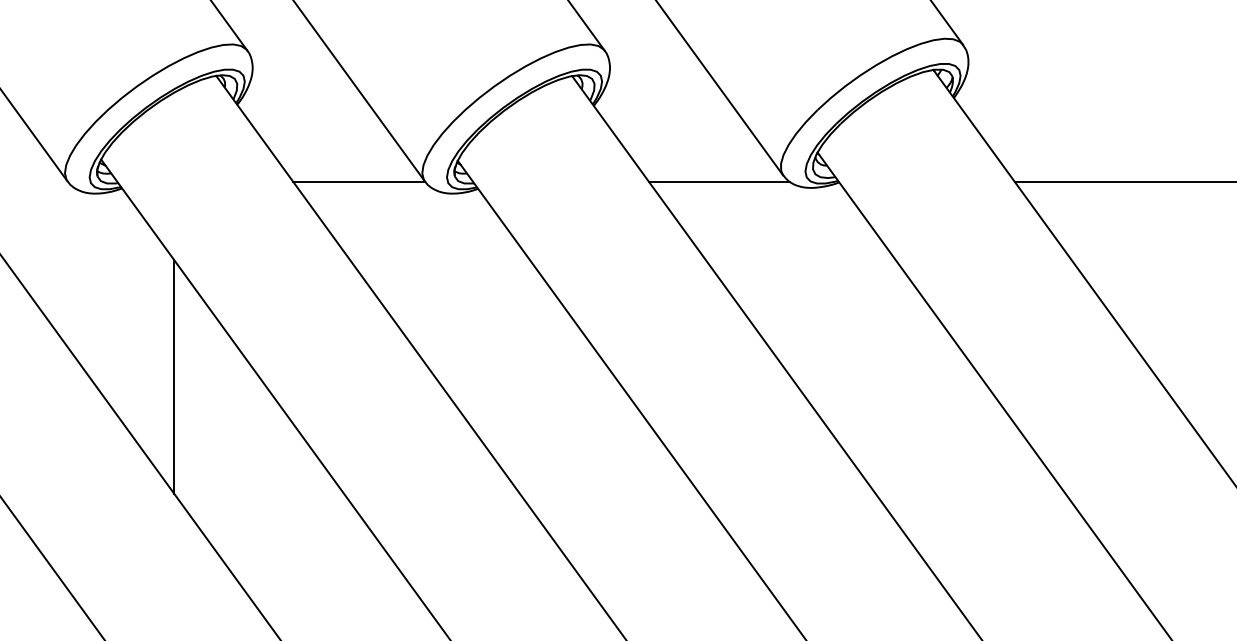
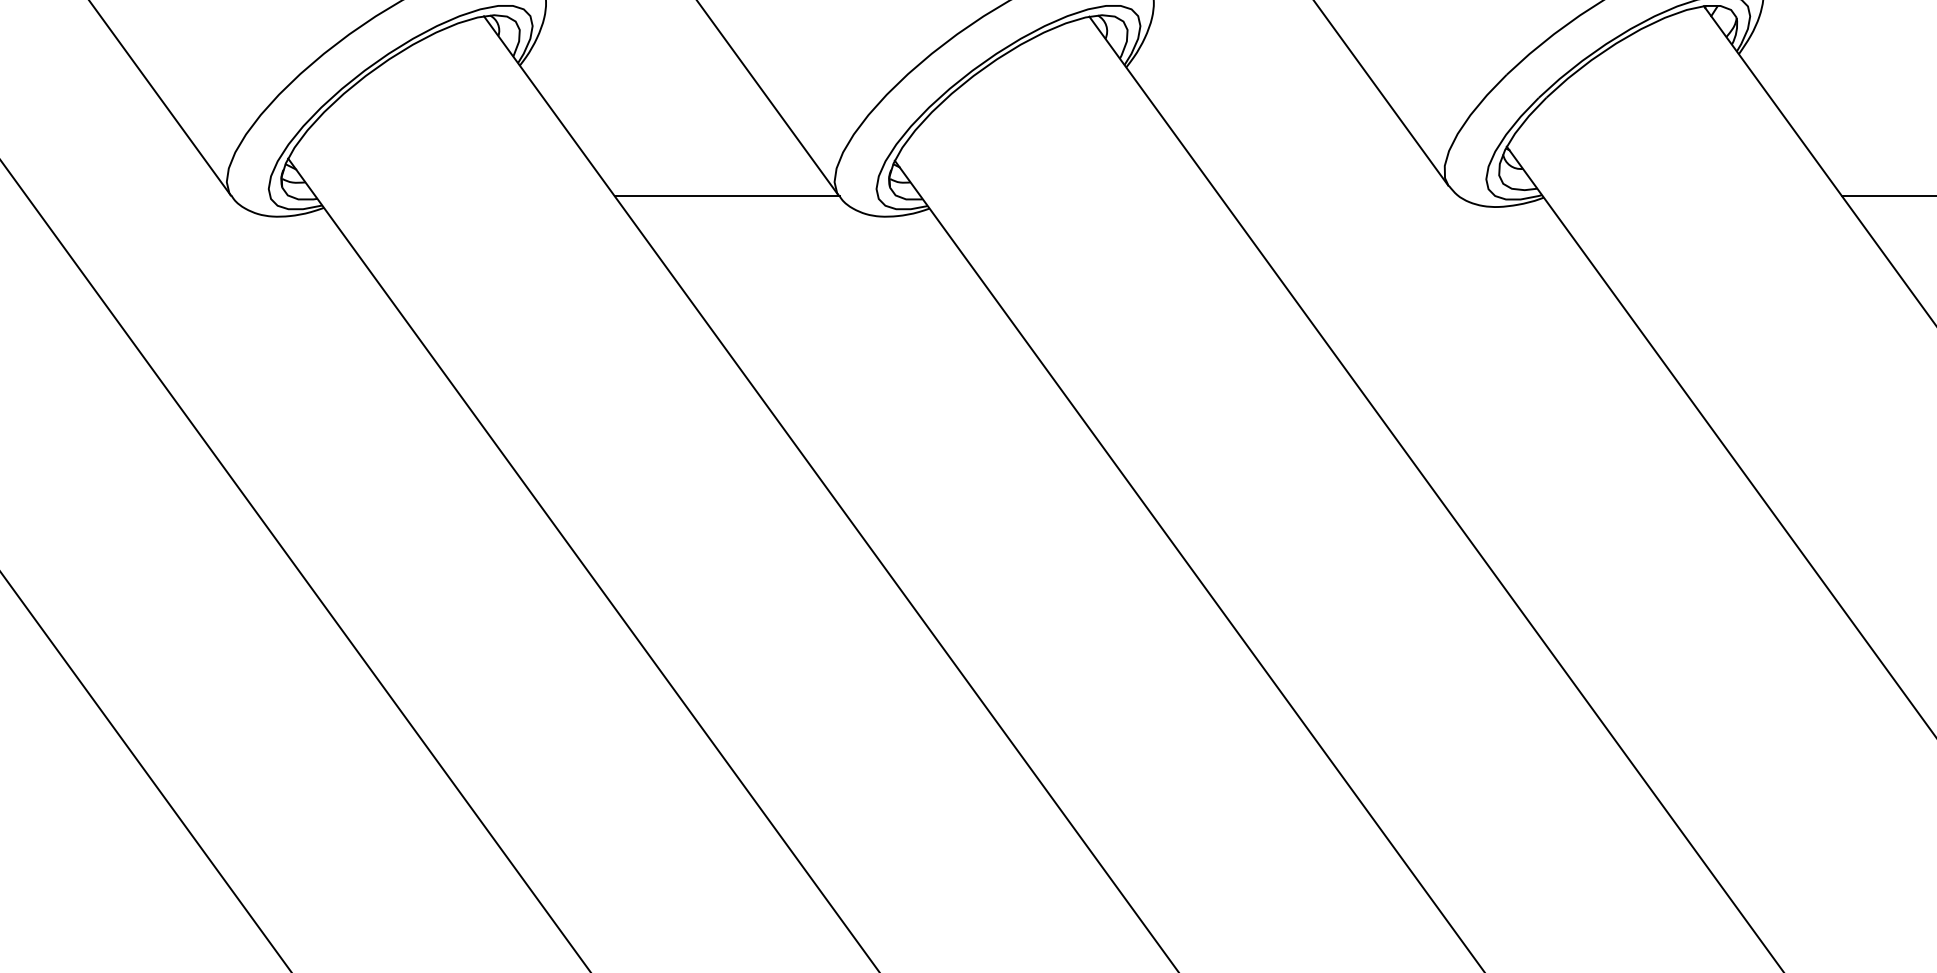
line: (718, 181) -> (1338, 196), removed
line: (174, 376) -> (413, 527), removed

